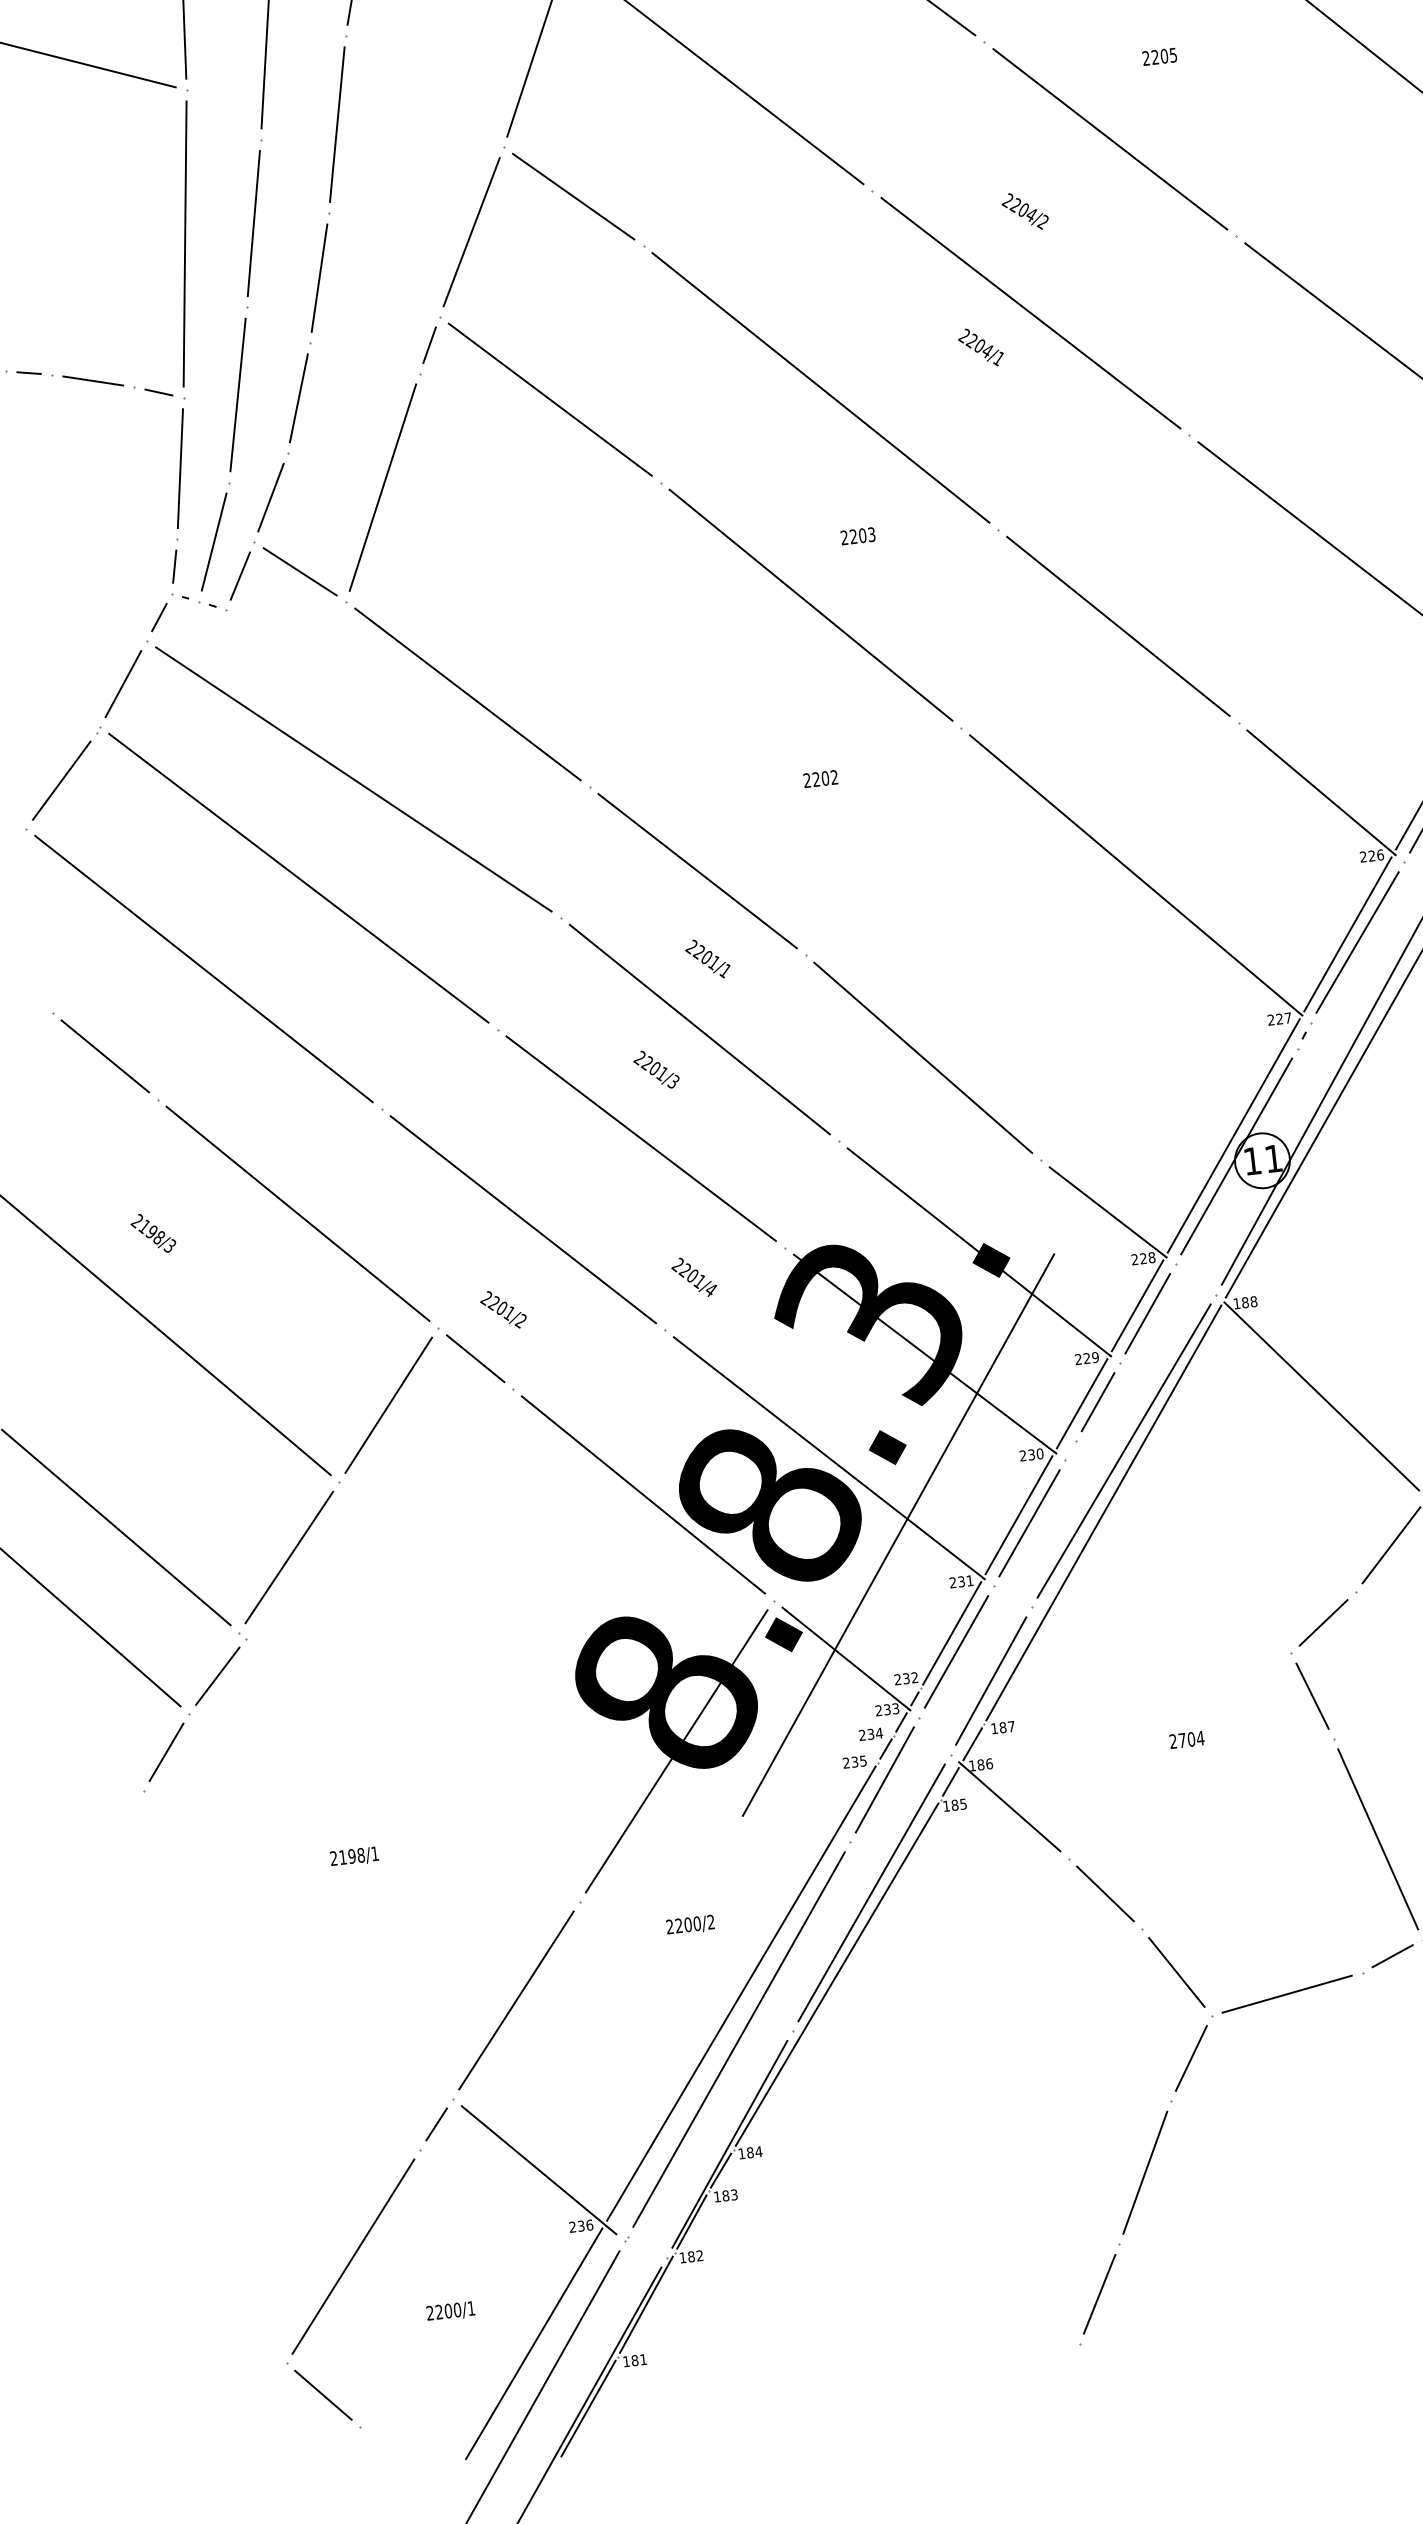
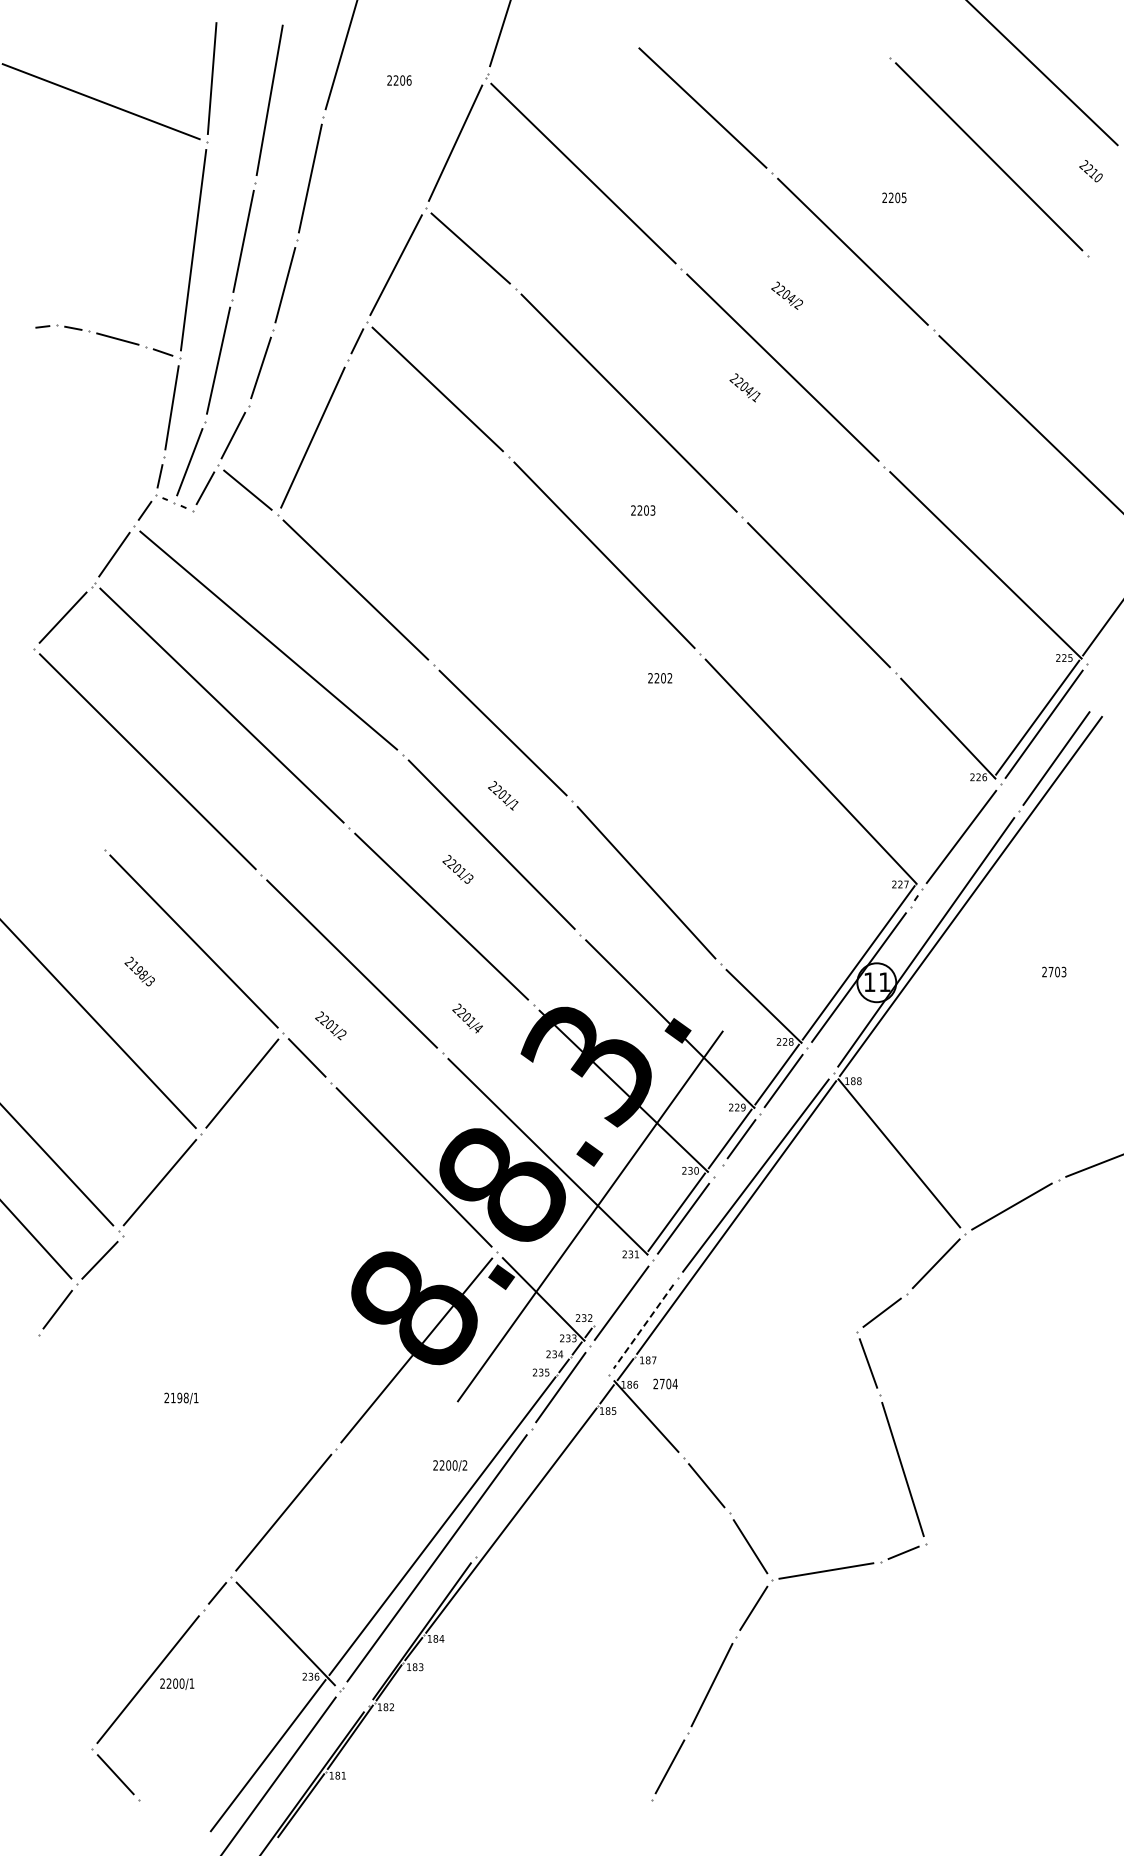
text: (821, 779) -> (660, 678), moved
line: (1348, 934) -> (955, 830), removed
line: (100, 1053) -> (68, 812), removed
text: (153, 1233) -> (139, 971), moved
line: (951, 1632) -> (619, 1289), removed
line: (991, 1682) -> (643, 1327), solid -> dashed
text: (1186, 1739) -> (665, 1383), moved
line: (871, 1892) -> (542, 1465), removed
text: (690, 1924) -> (450, 1465), moved
text: (451, 2310) -> (177, 1683), moved

